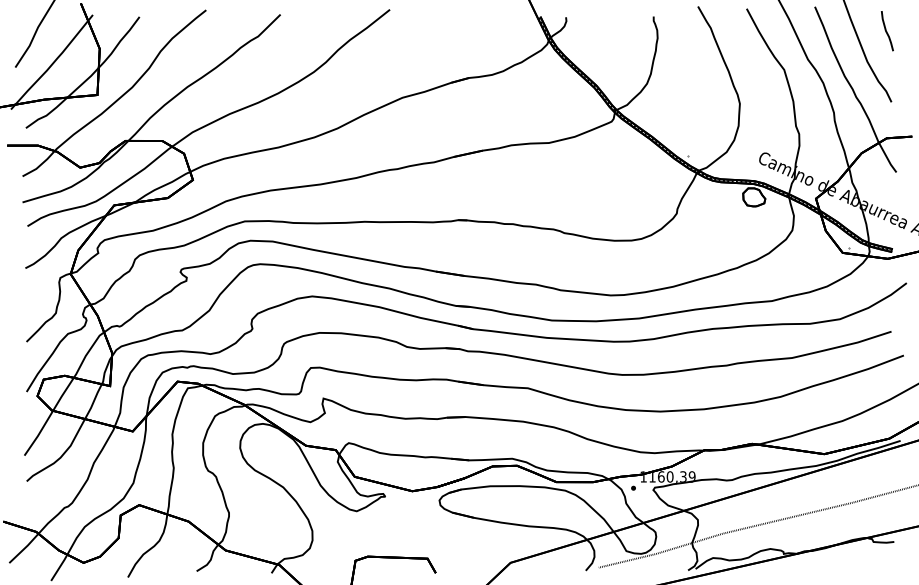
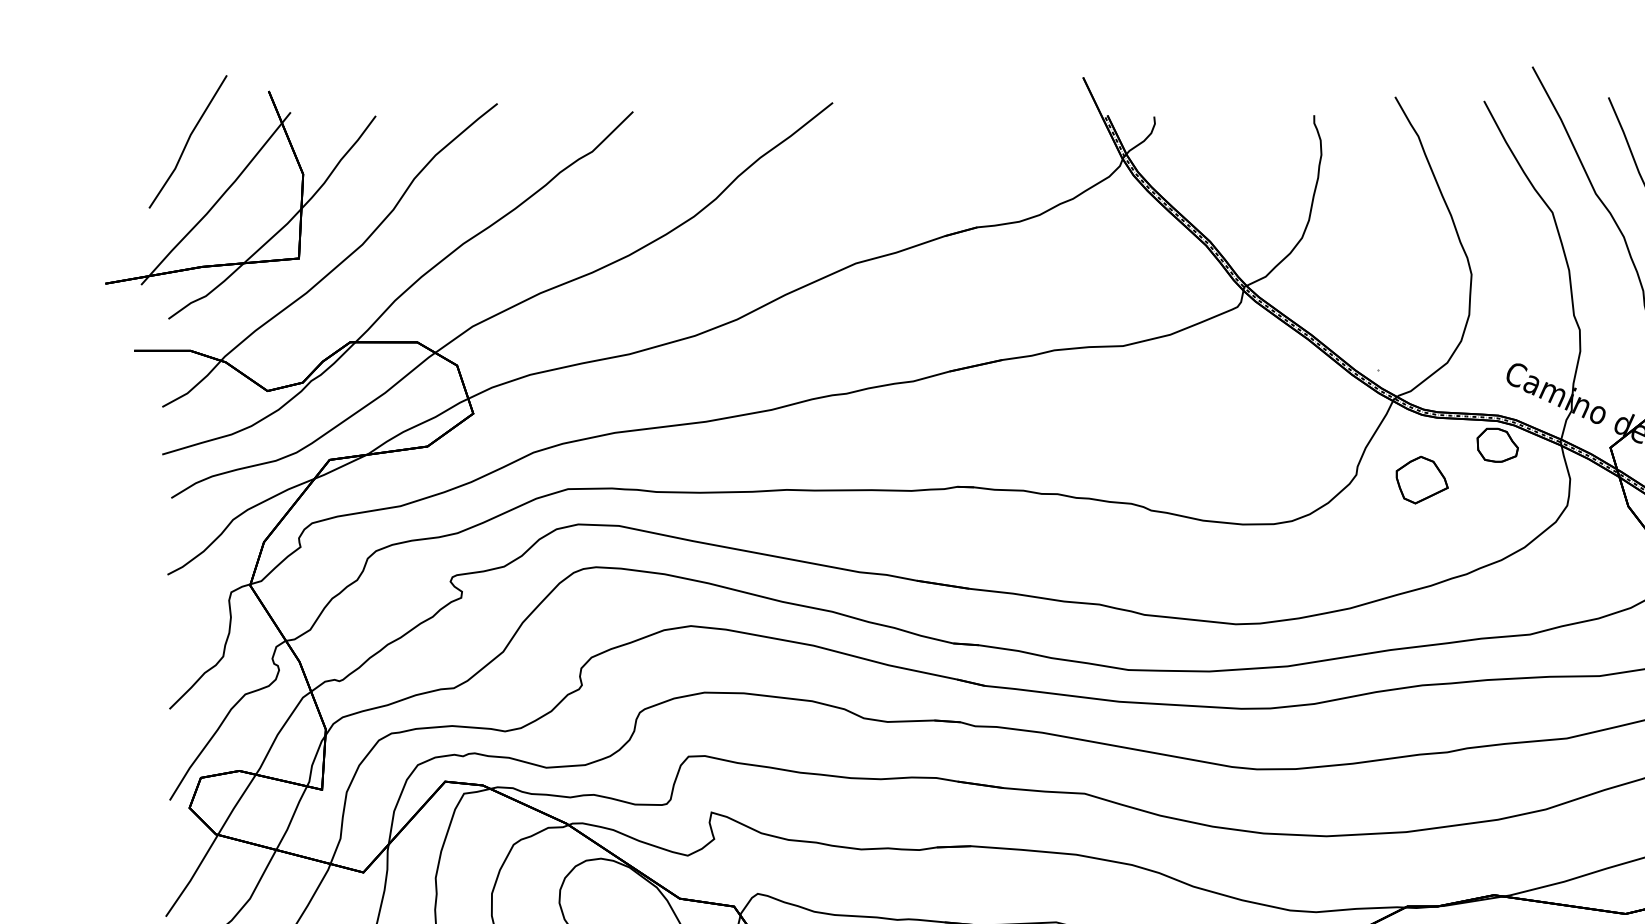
part: (712, 216) -> (1421, 480), added

